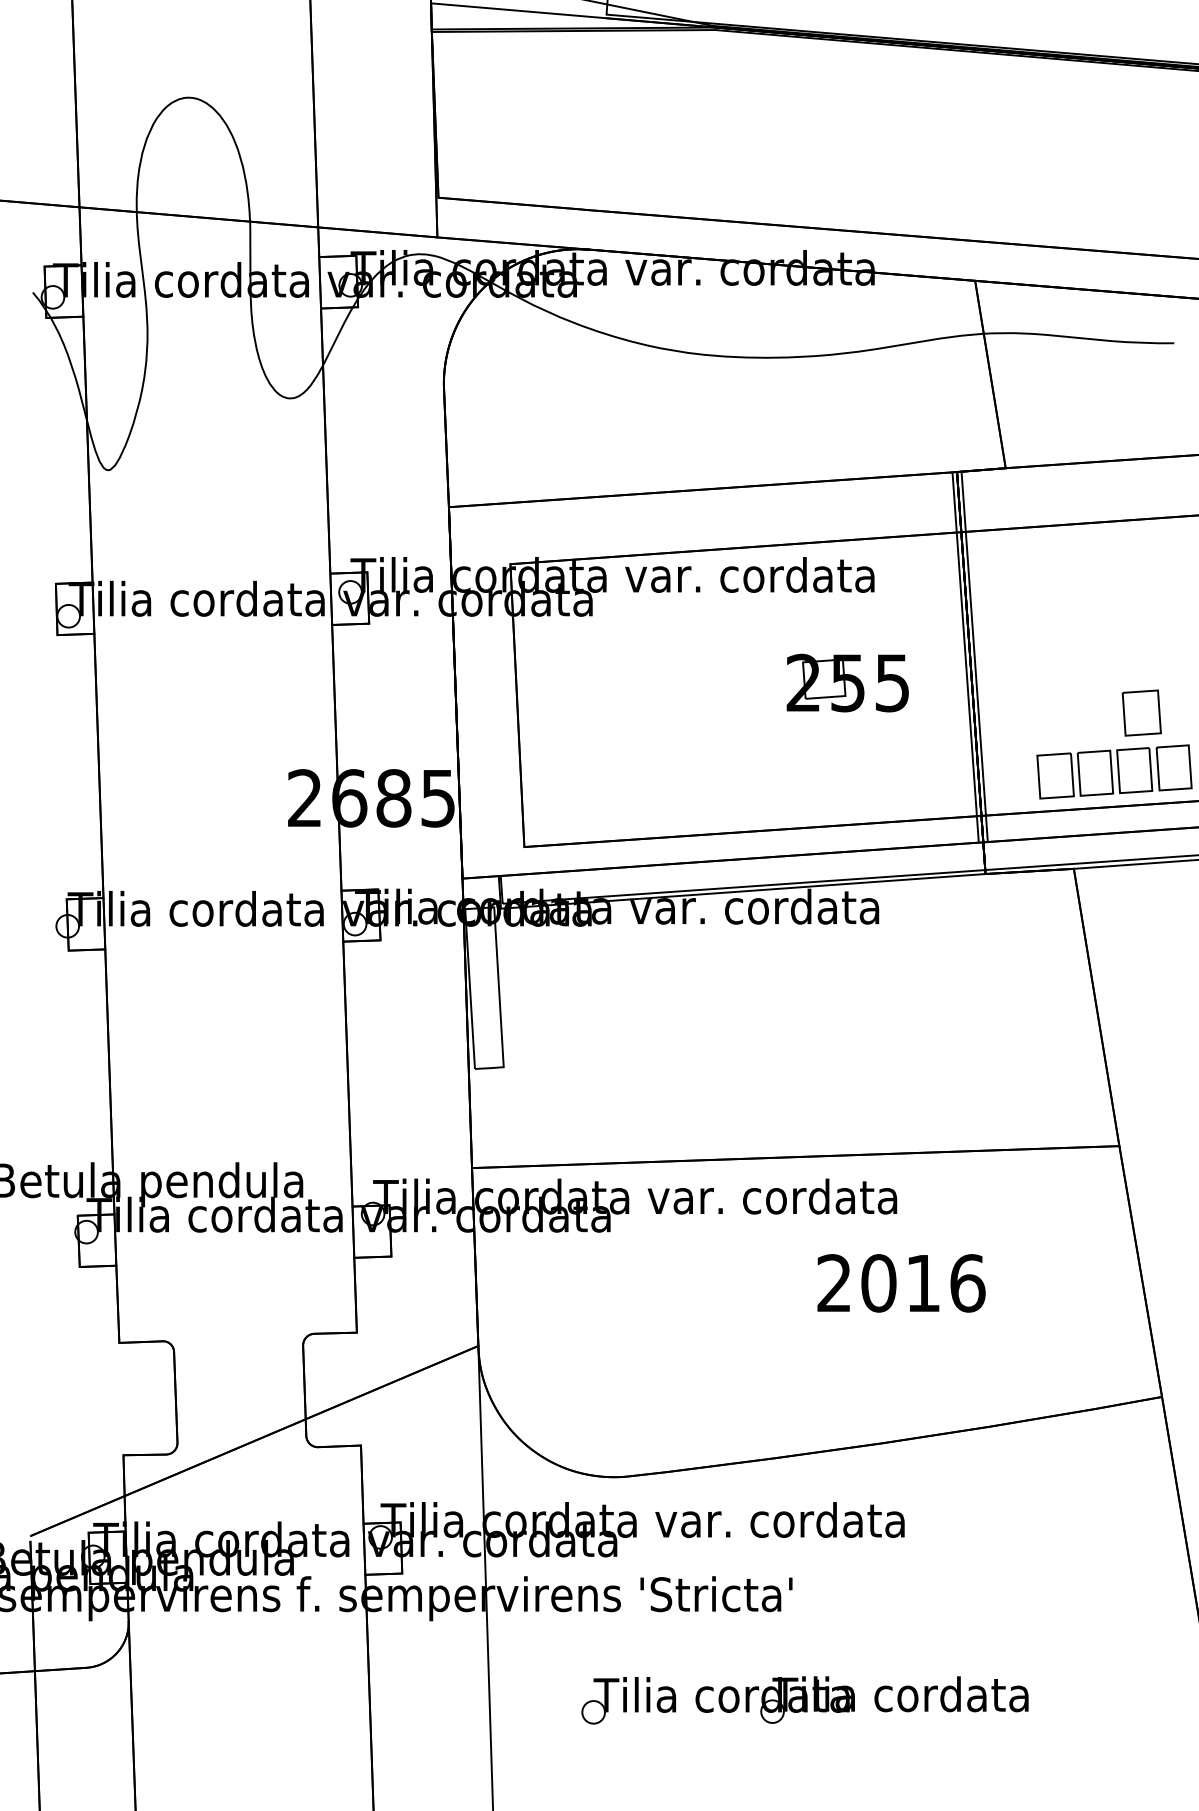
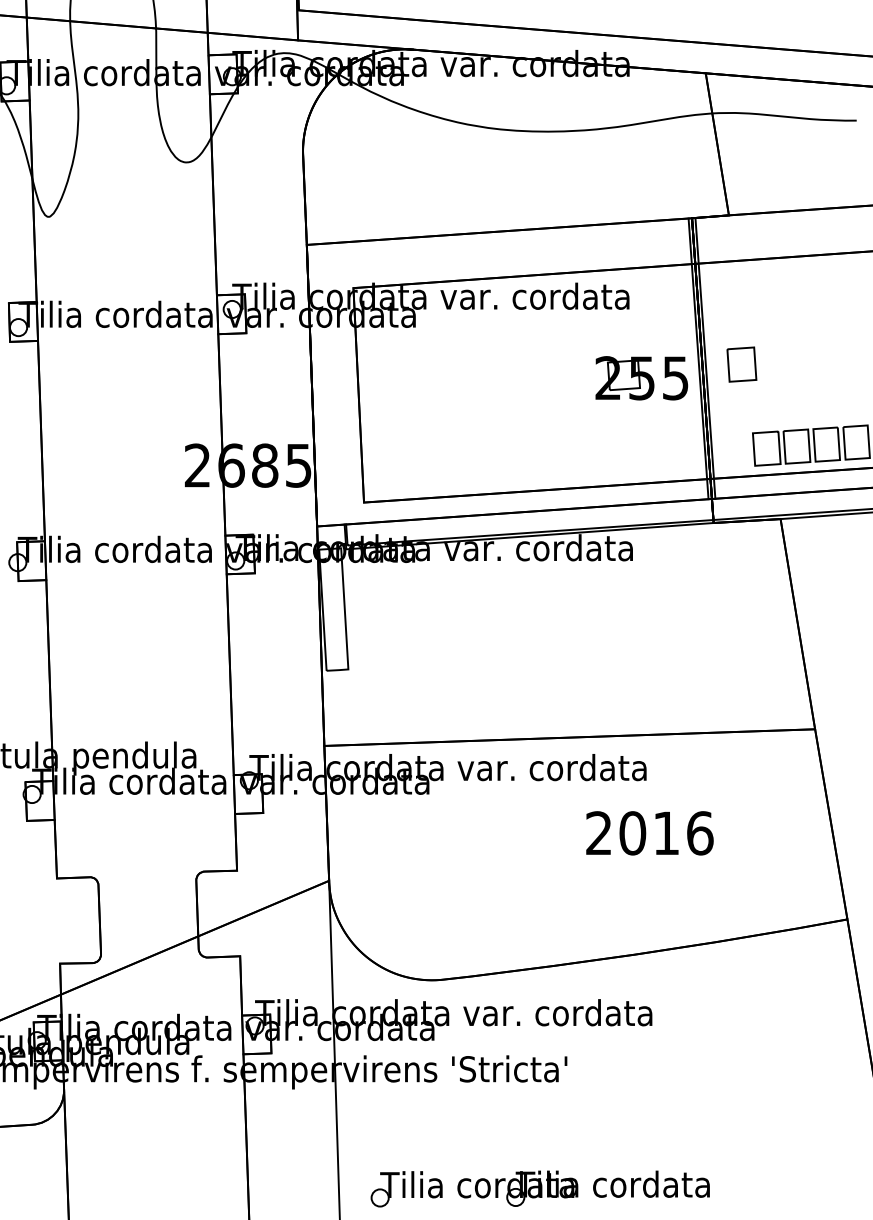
part: (847, 682) -> (641, 377), moved
part: (1141, 712) -> (741, 364), moved
part: (804, 1700) -> (540, 1188), moved

